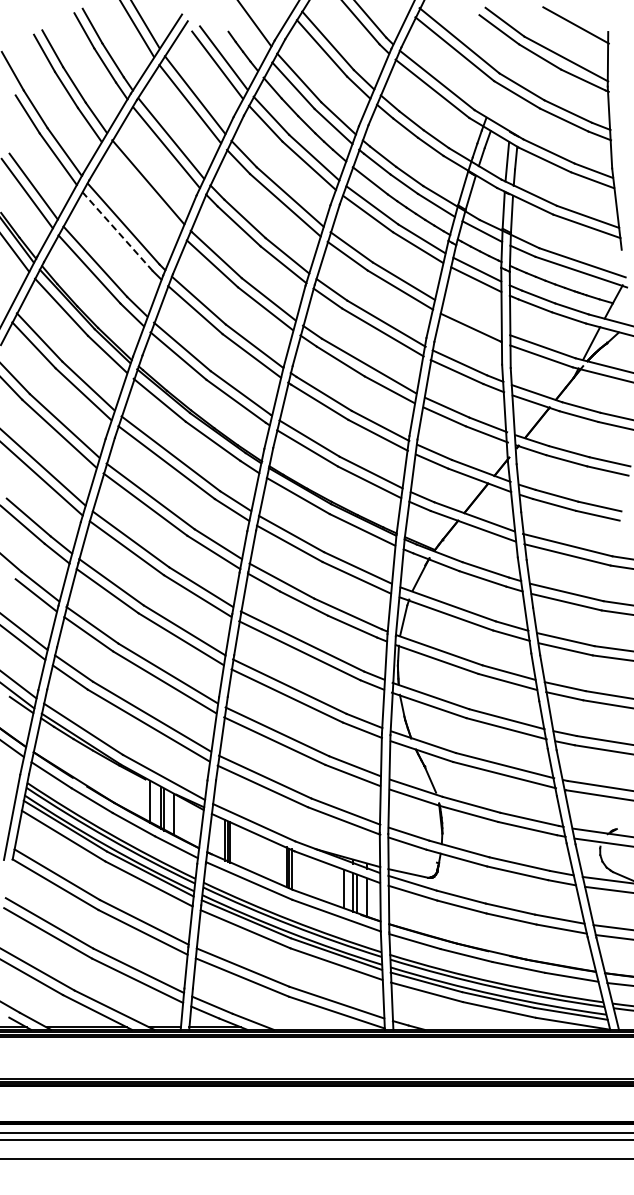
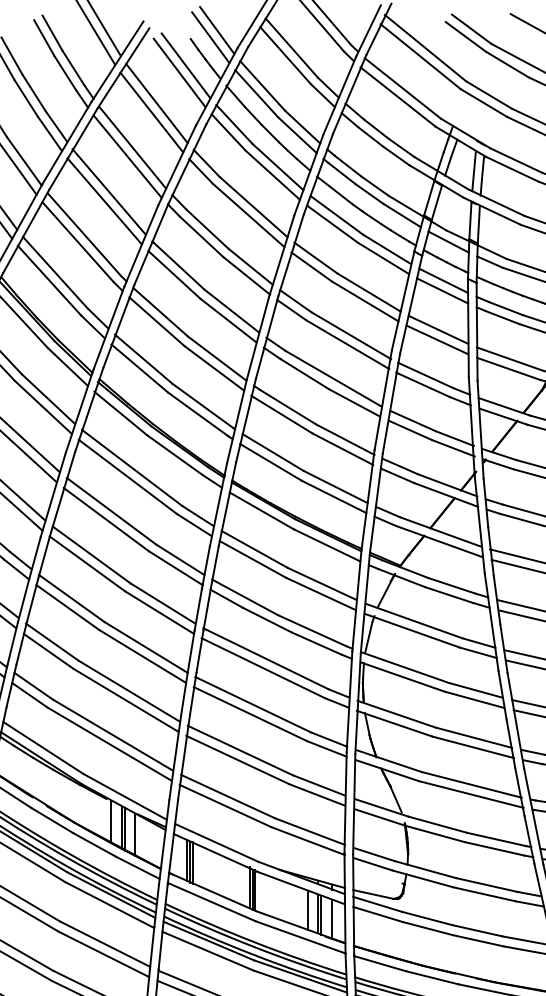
line: (247, 30) -> (210, 37), added
line: (143, 191) -> (104, 201), added
line: (117, 231) -> (77, 241), dashed -> solid
line: (471, 317) -> (437, 329), added

